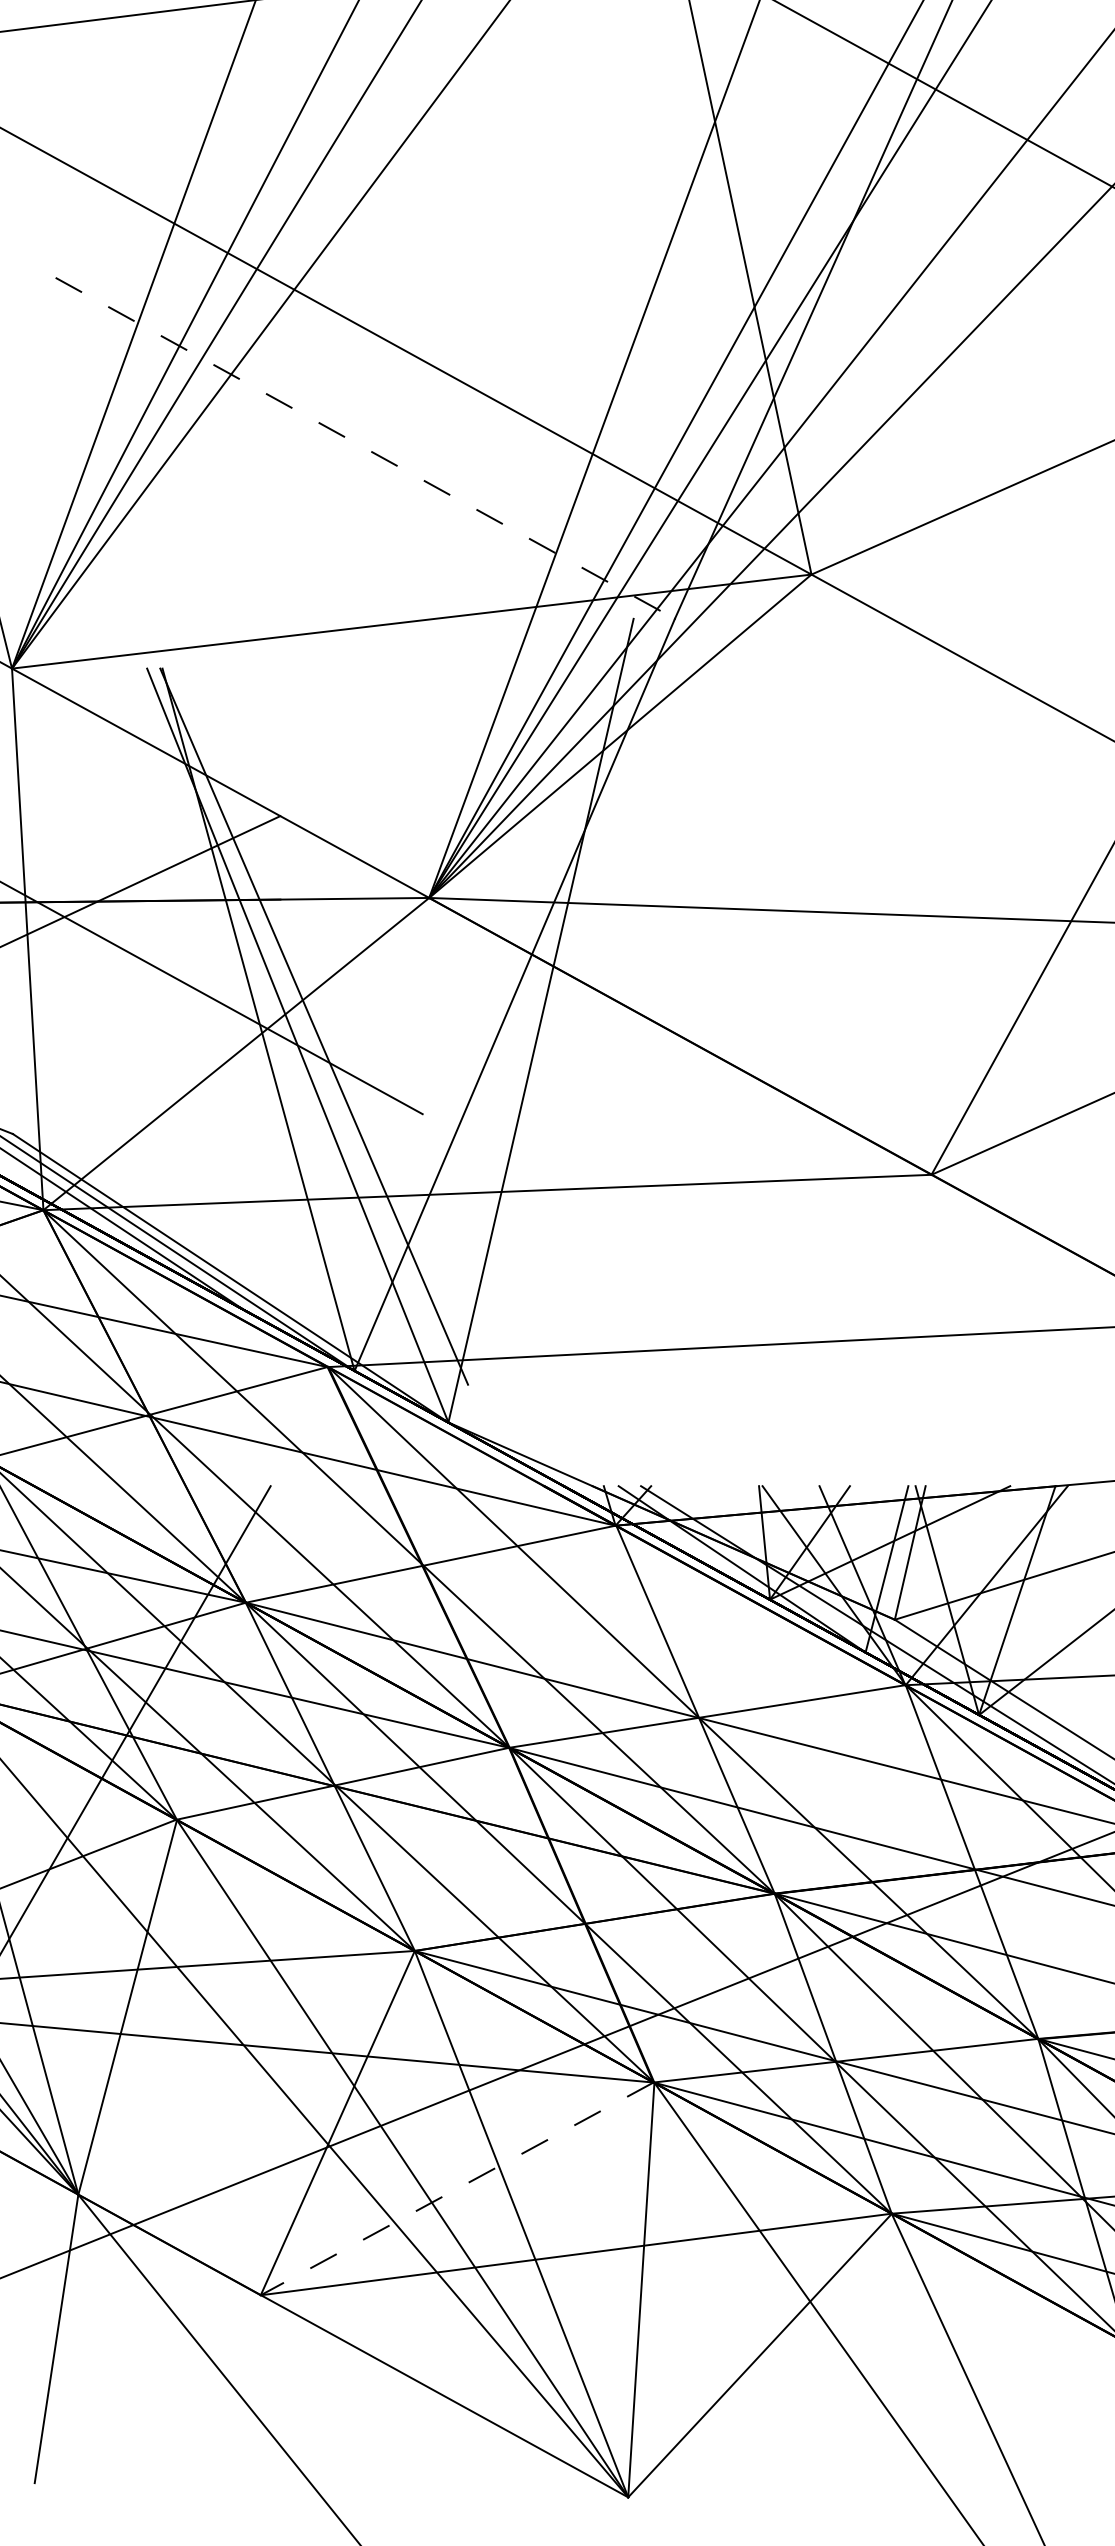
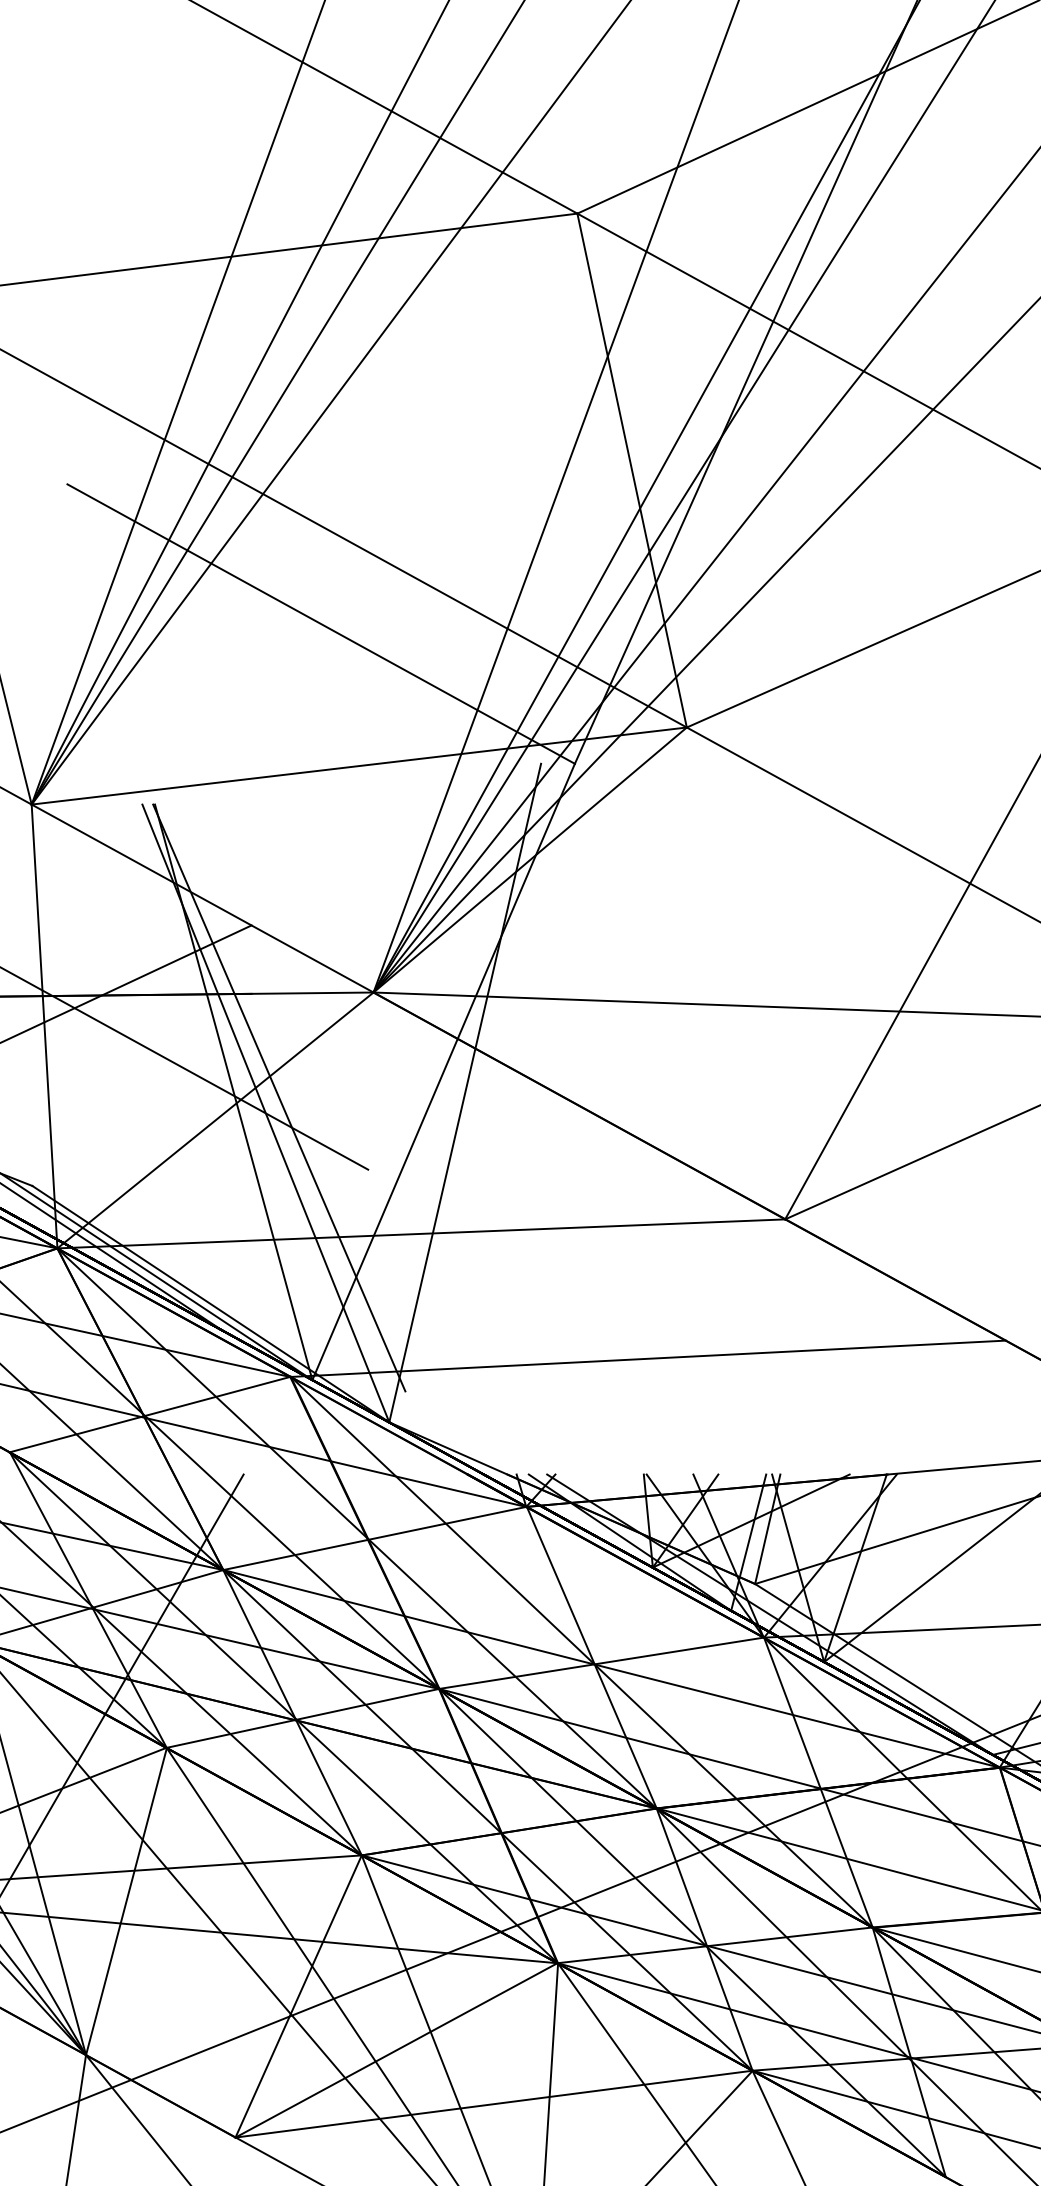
line: (365, 448) -> (321, 624), dashed -> solid
line: (457, 2189) -> (396, 2050), dashed -> solid

